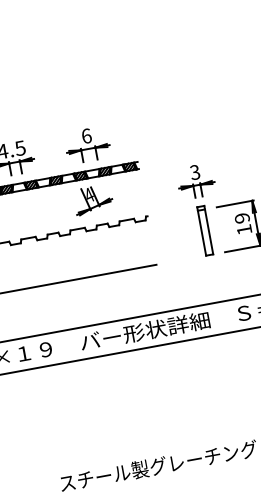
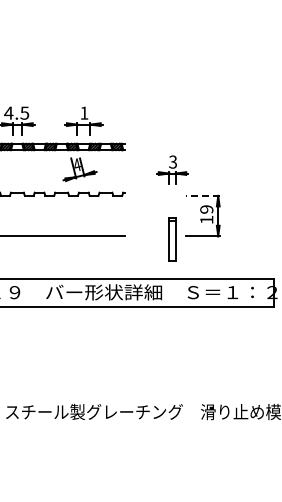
text: (86, 135) -> (84, 112), 6 -> 1
line: (234, 203) -> (202, 195), solid -> dashed
part: (205, 230) -> (172, 239), moved

